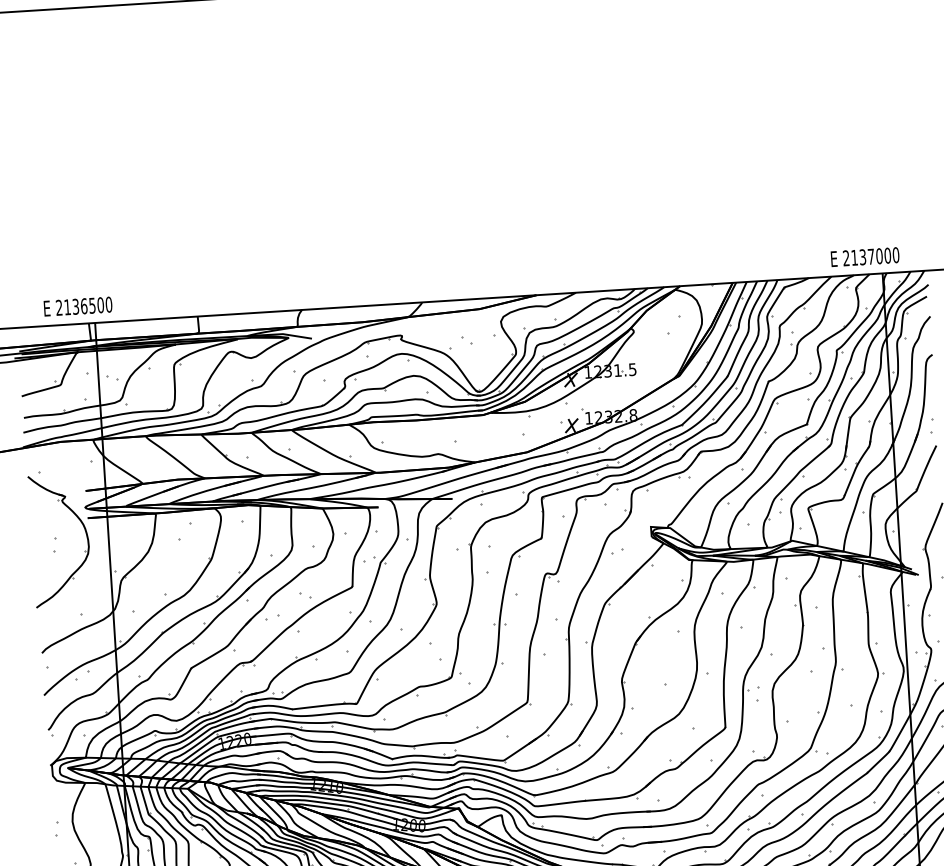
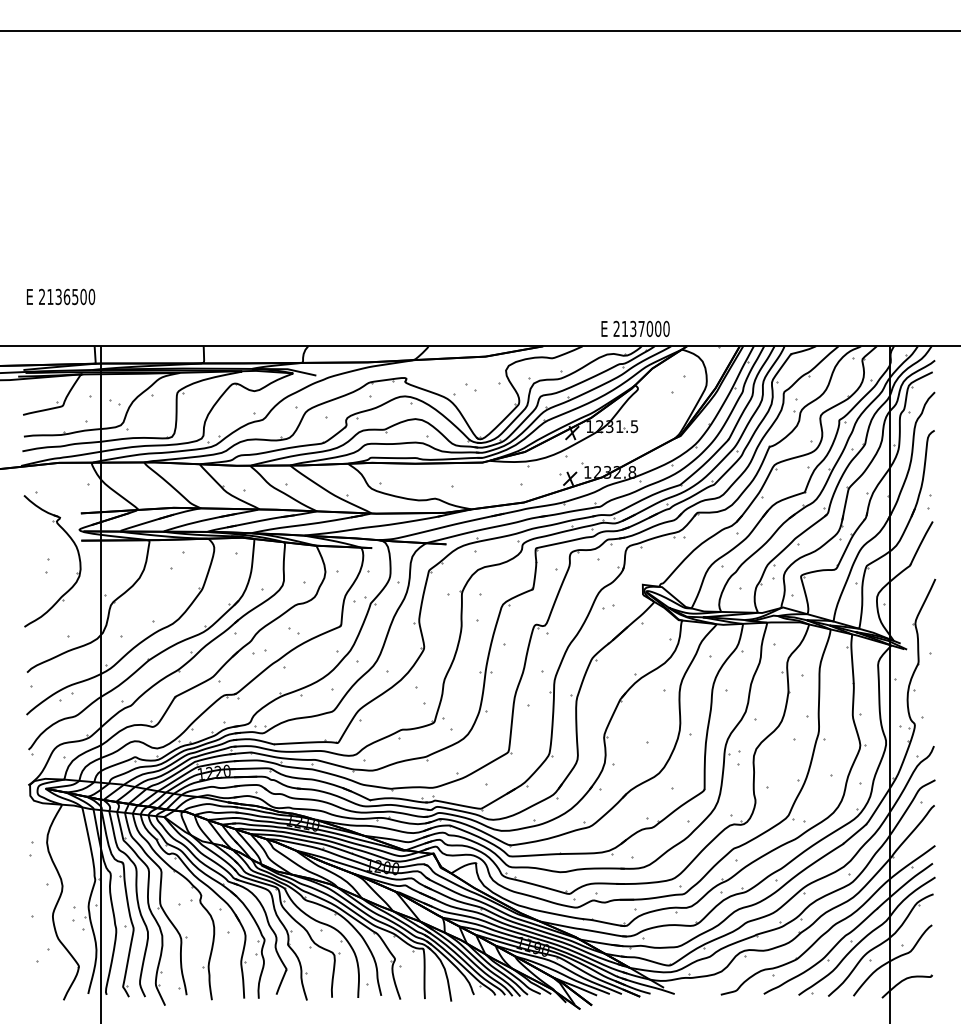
text: (865, 256) -> (635, 328), moved
text: (78, 306) -> (61, 296), moved

